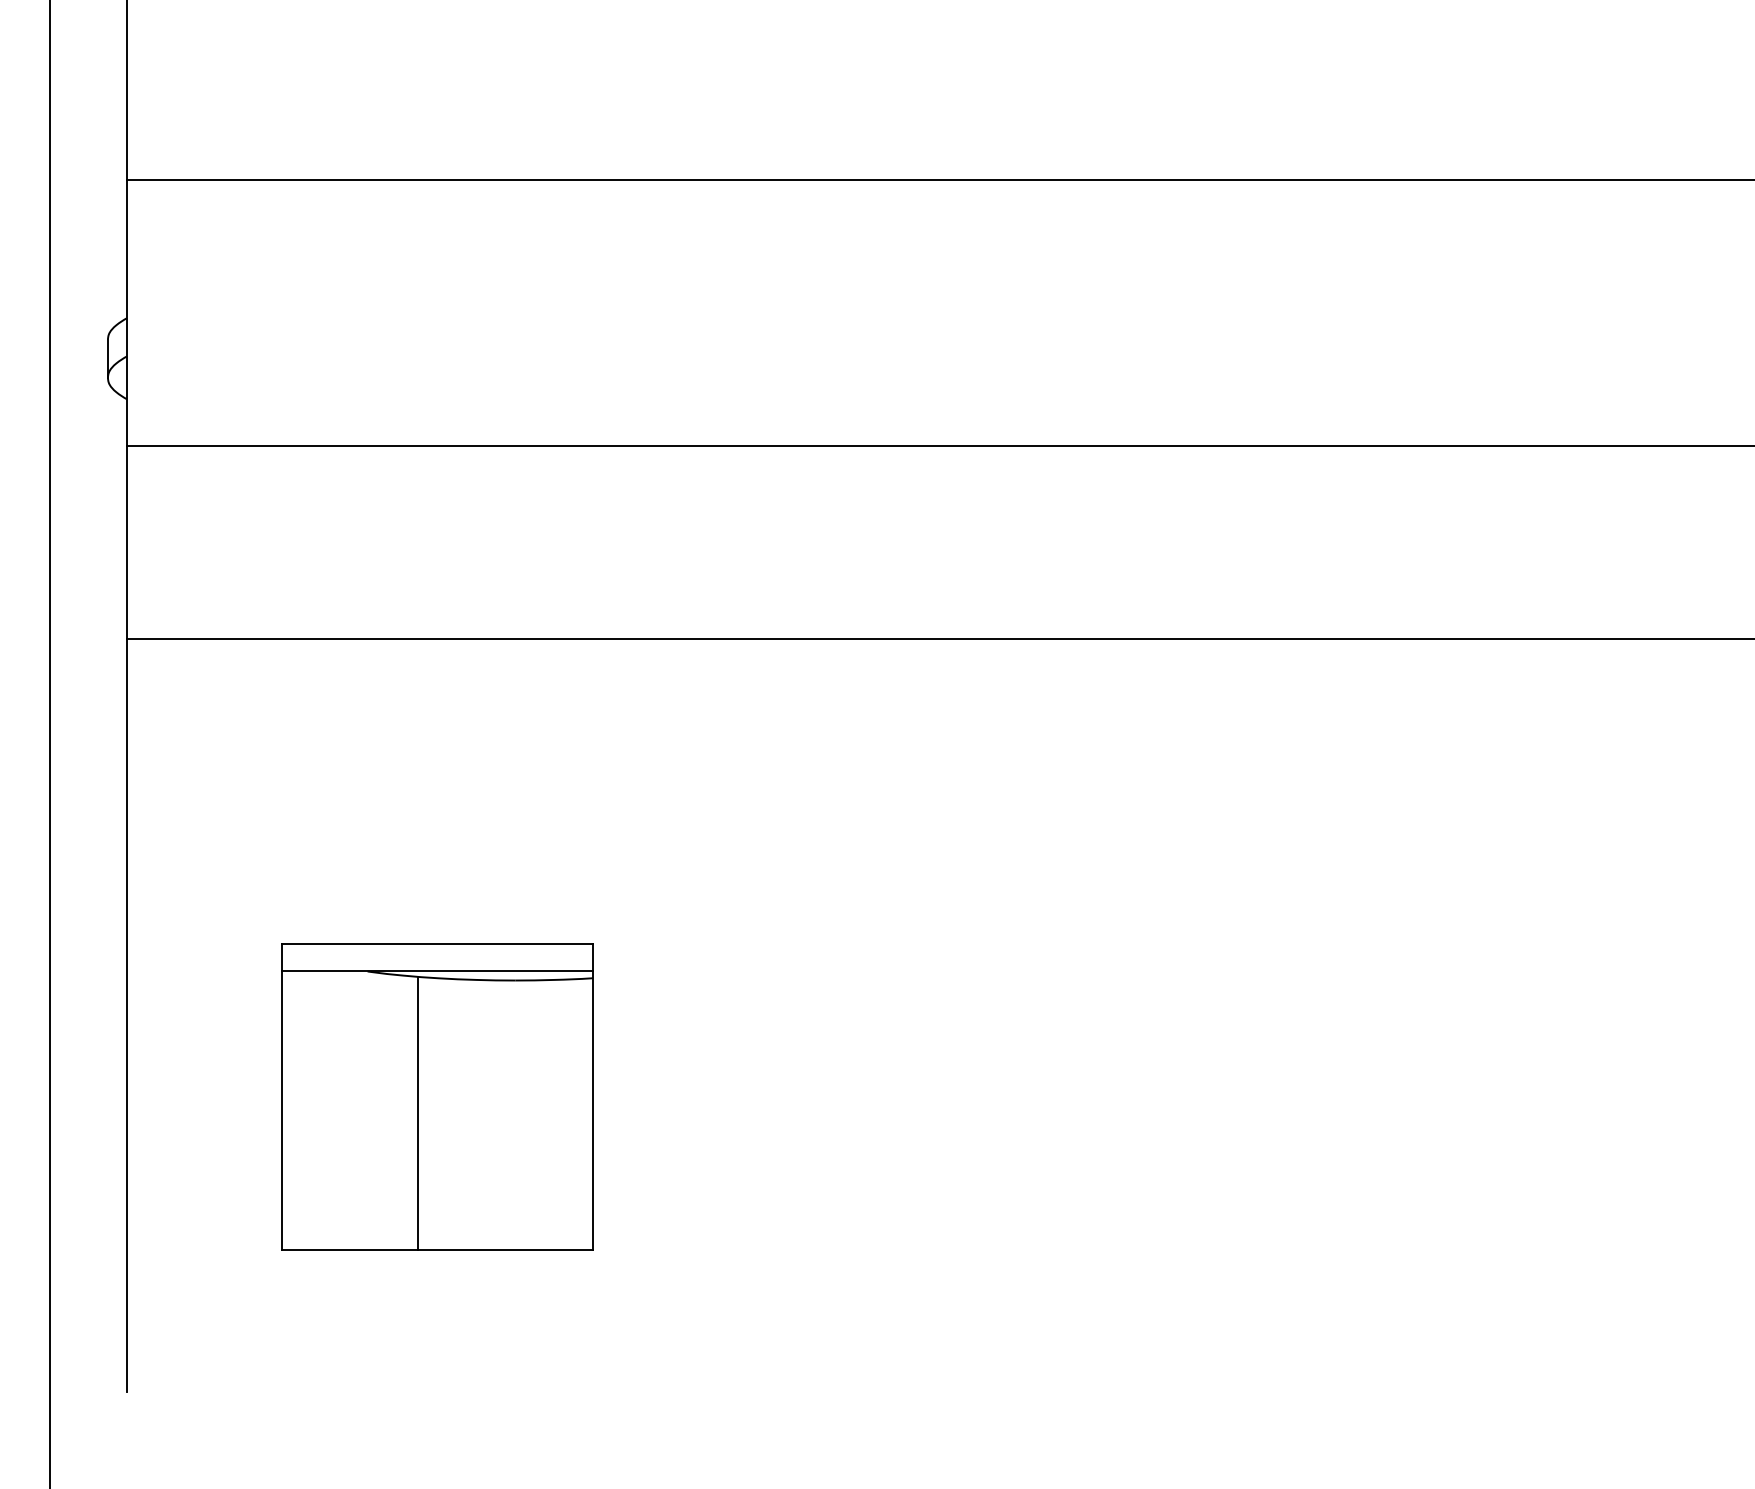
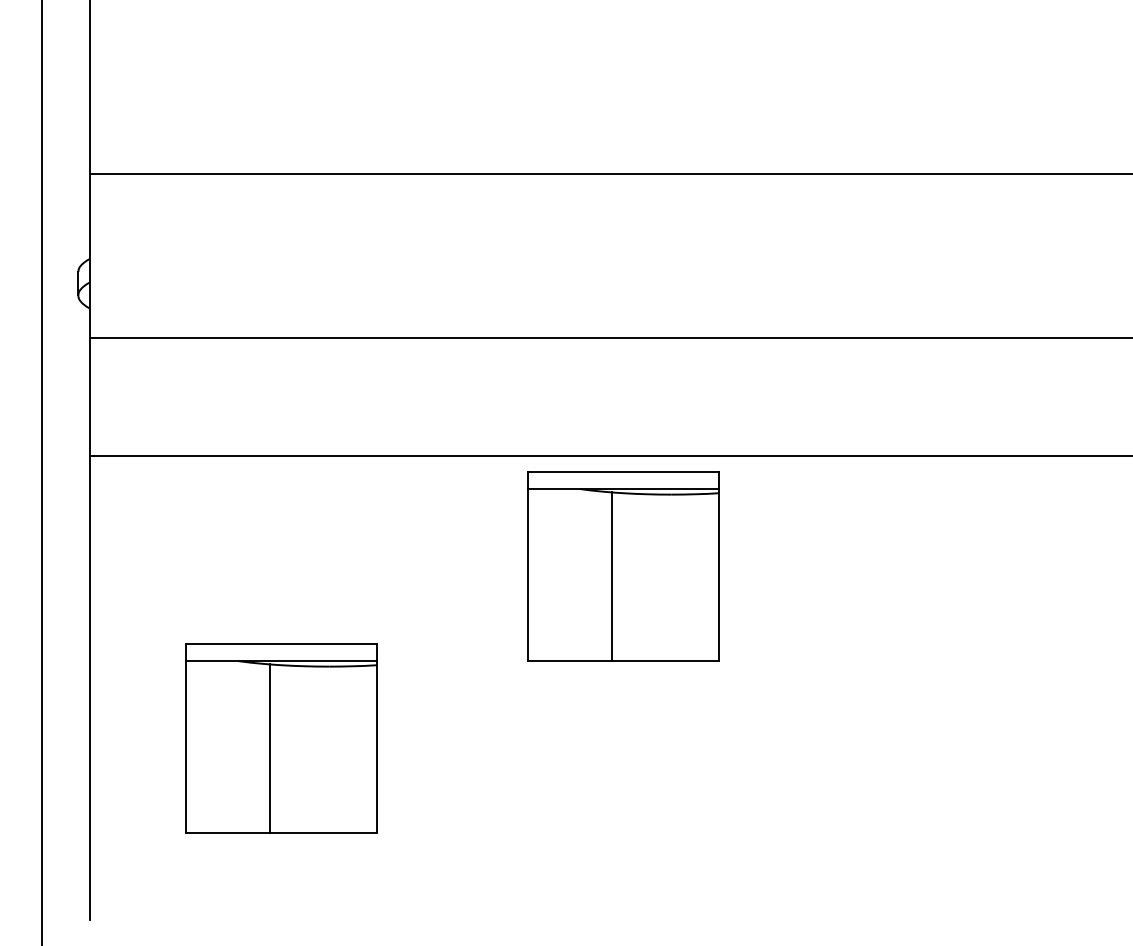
part: (993, 817) -> (623, 566), added

